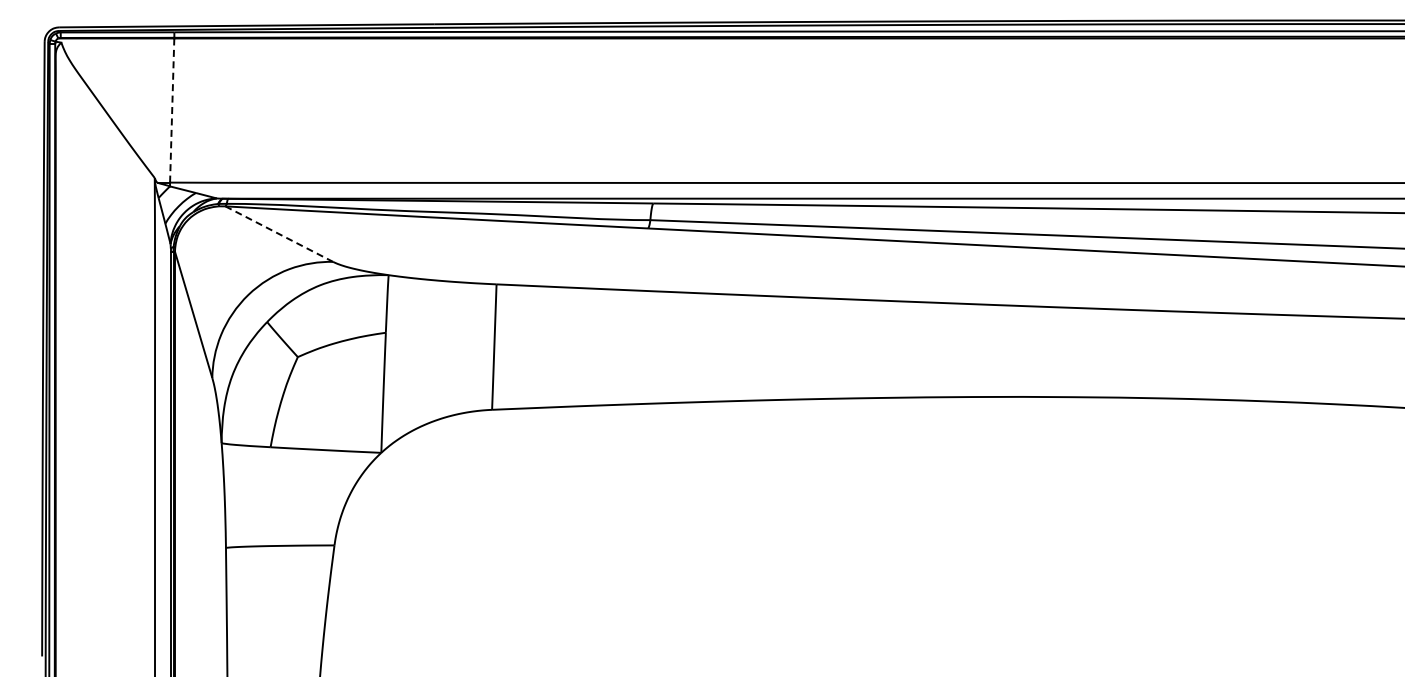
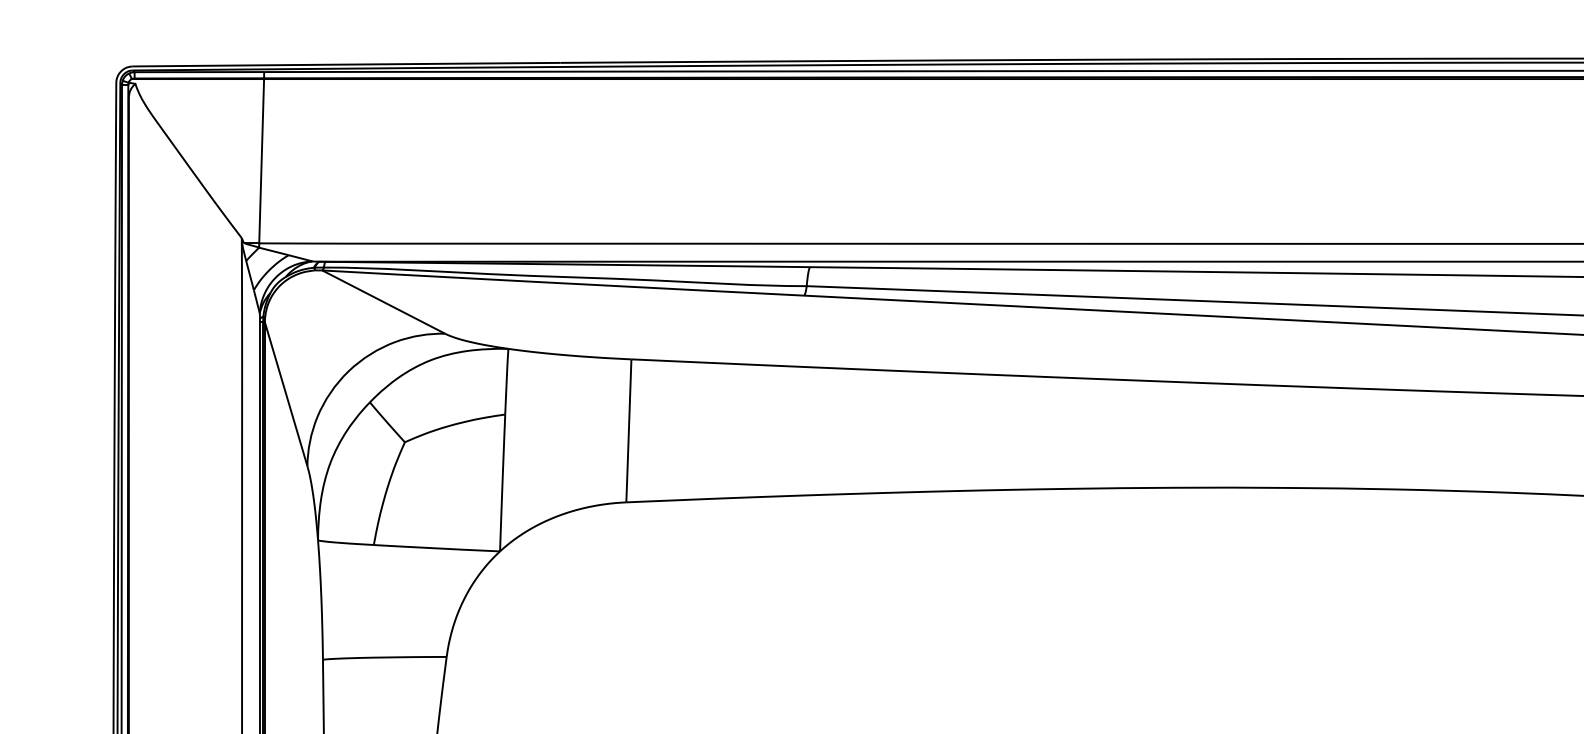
line: (172, 111) -> (262, 162), dashed -> solid
line: (280, 234) -> (385, 302), dashed -> solid

